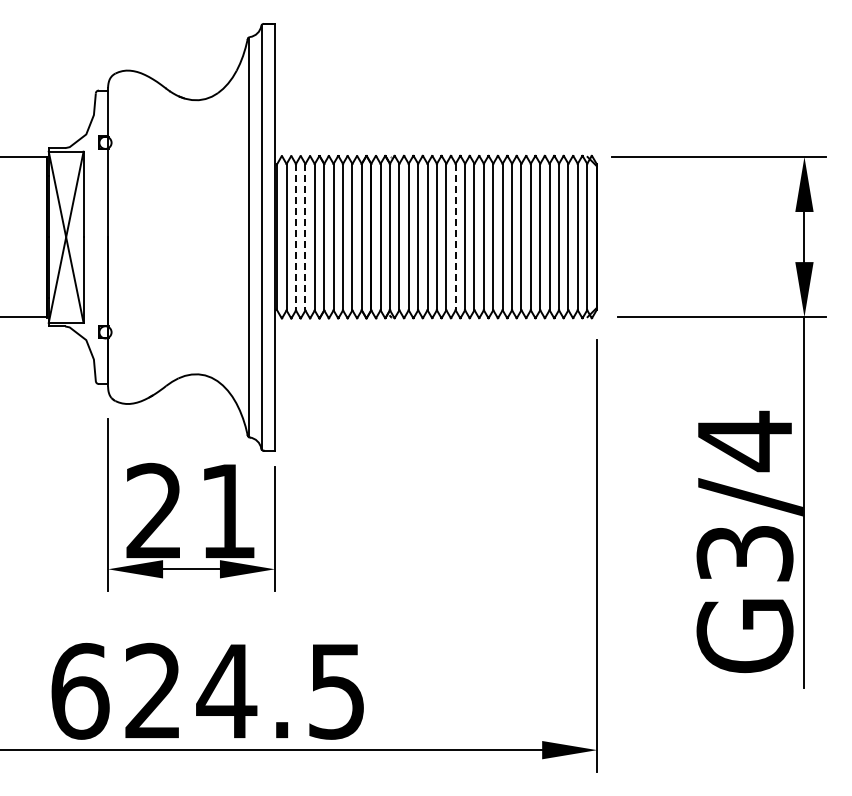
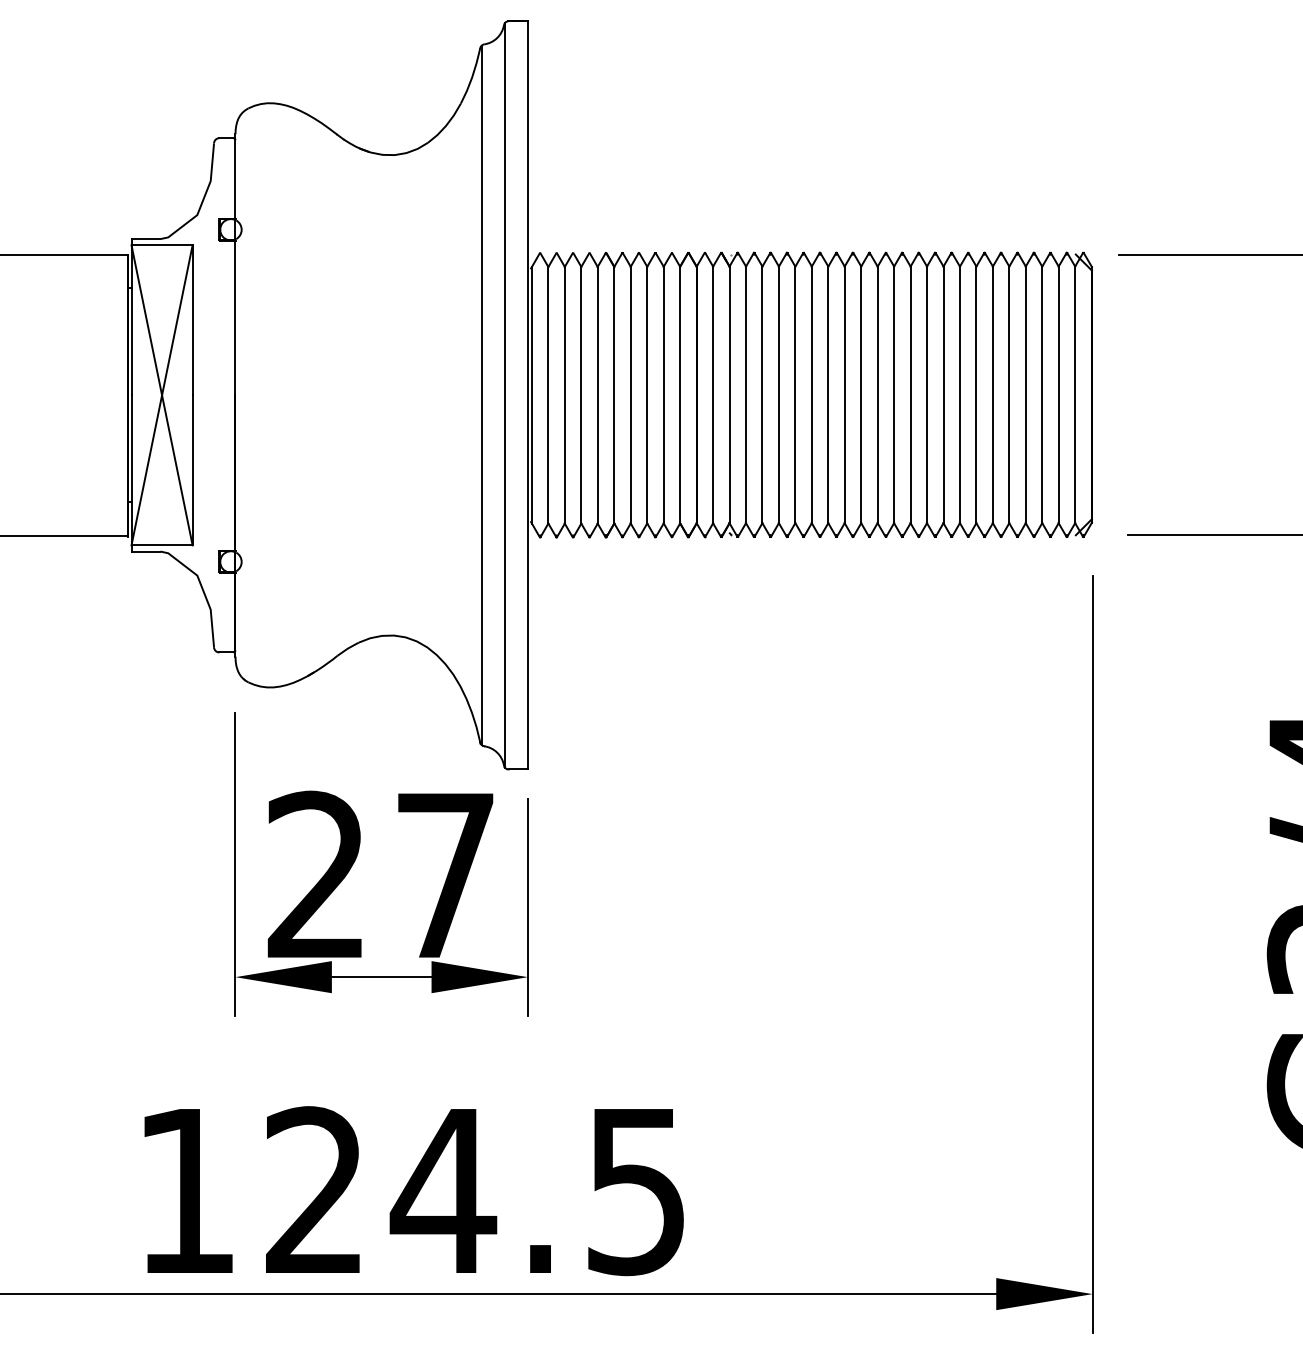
line: (296, 237) -> (565, 395), dashed -> solid
line: (305, 237) -> (581, 395), dashed -> solid
line: (455, 237) -> (844, 395), dashed -> solid
text: (228, 511) -> (446, 875), 21 -> 27
text: (80, 690) -> (187, 1189), 624.5 -> 124.5

